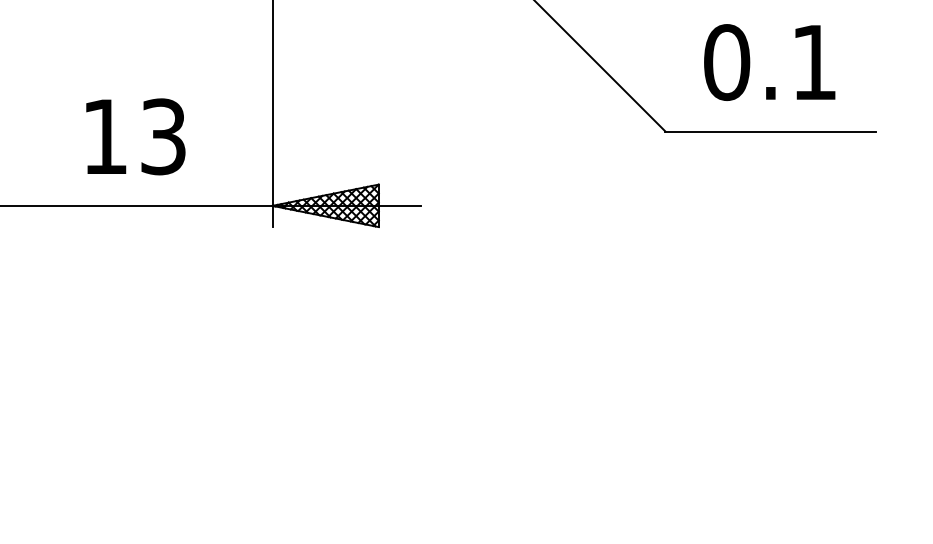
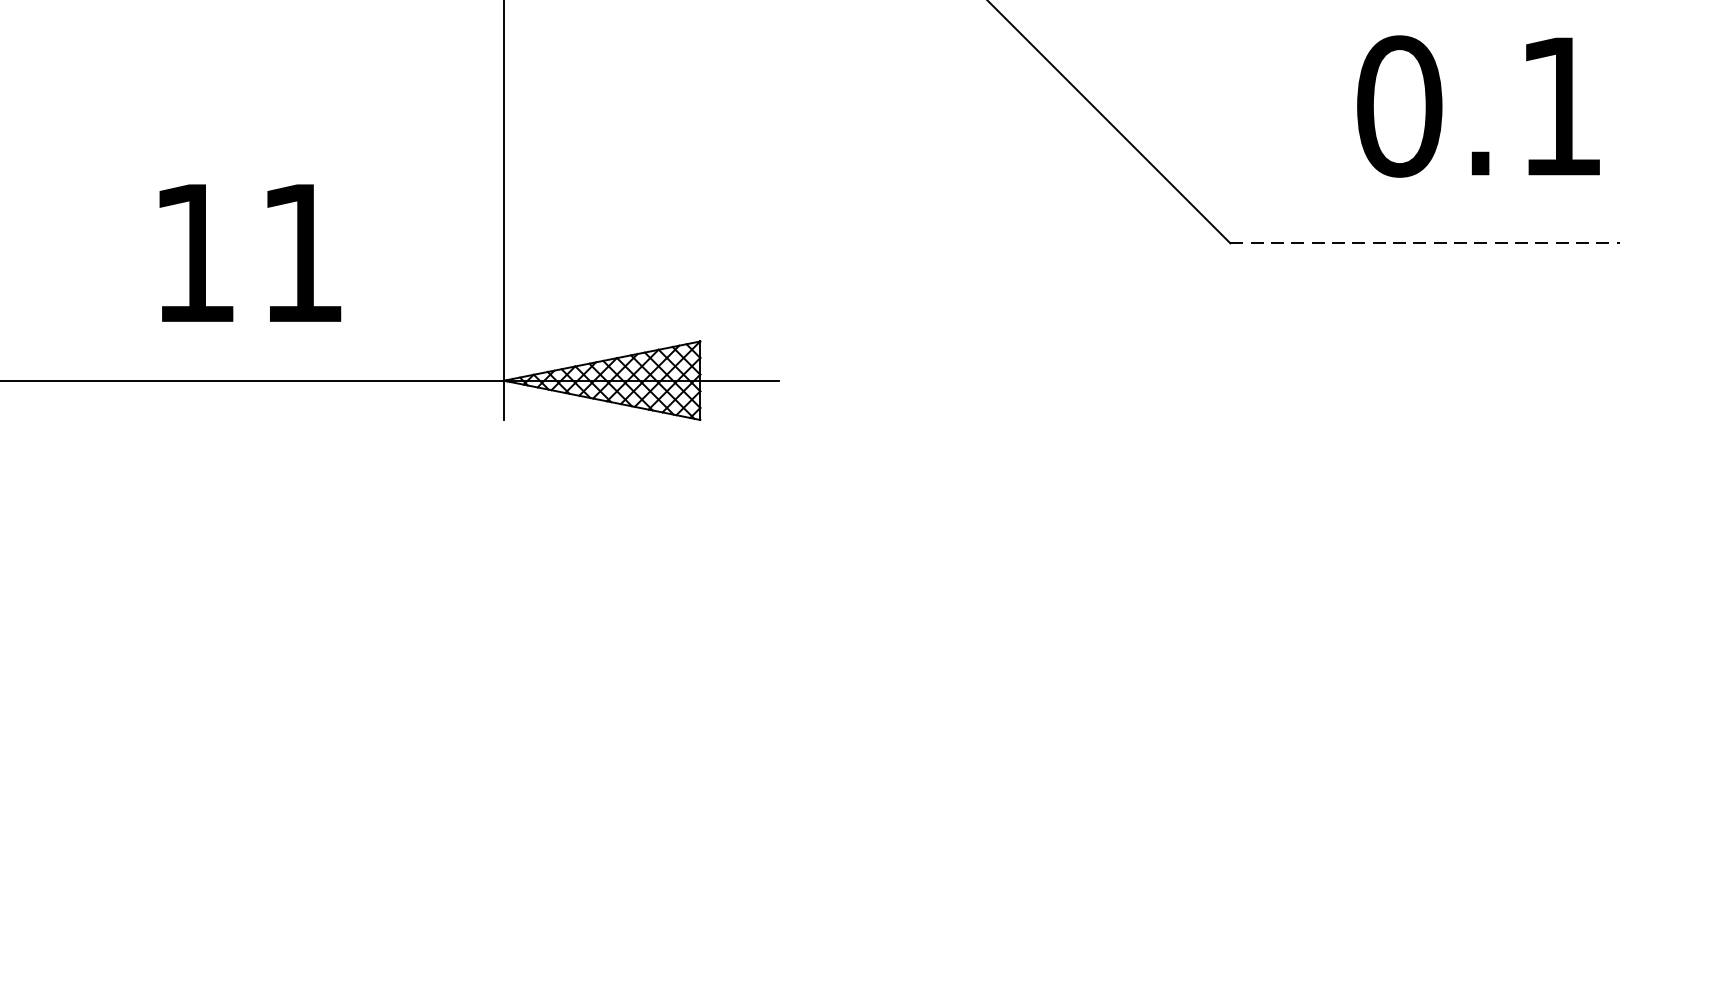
text: (769, 62) -> (1478, 106), moved
line: (771, 131) -> (1426, 243), solid -> dashed
text: (163, 136) -> (302, 252), 13 -> 11

